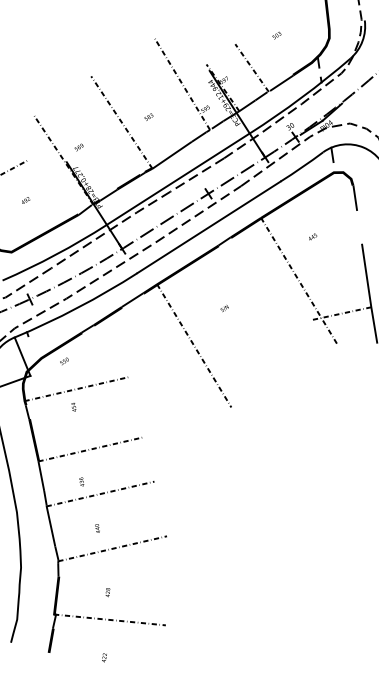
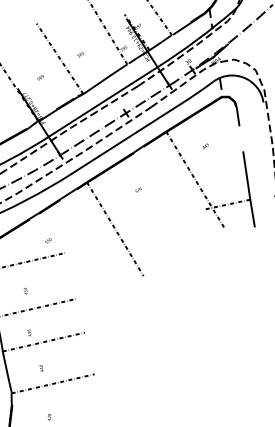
text: (78, 147) -> (39, 77), moved
text: (224, 308) -> (138, 189), moved
text: (64, 361) -> (48, 241), moved
text: (73, 407) -> (25, 291), moved

